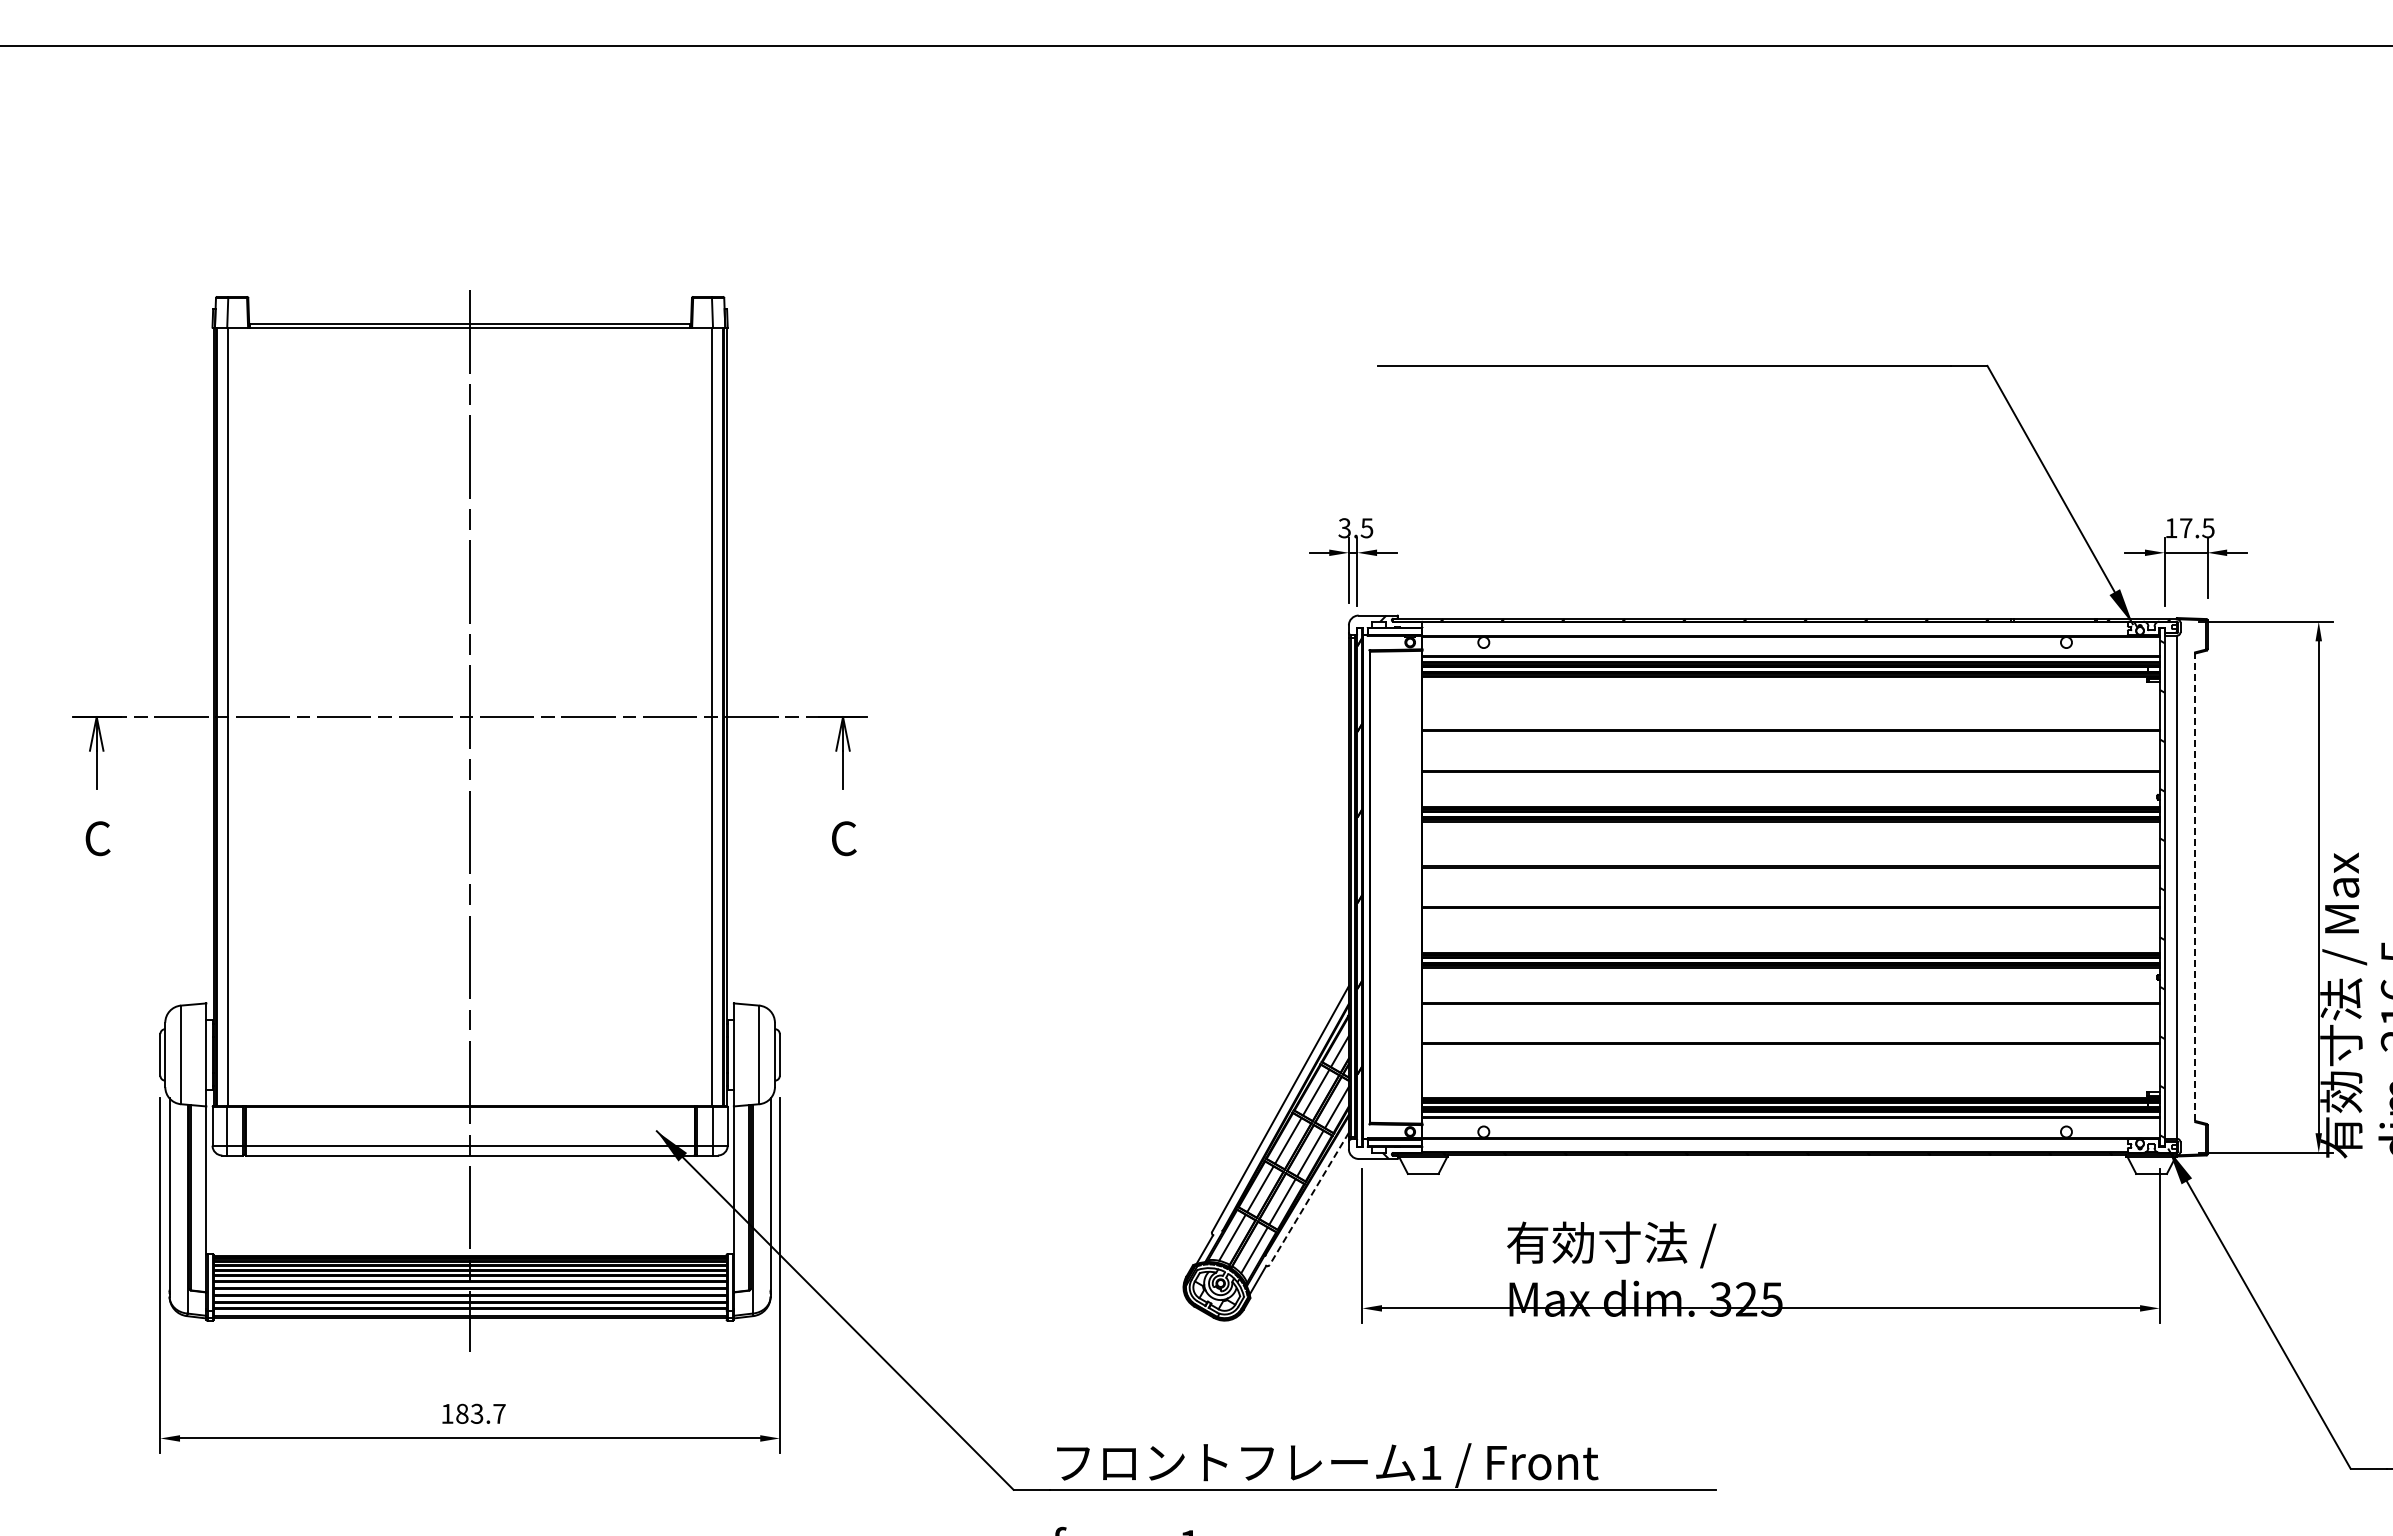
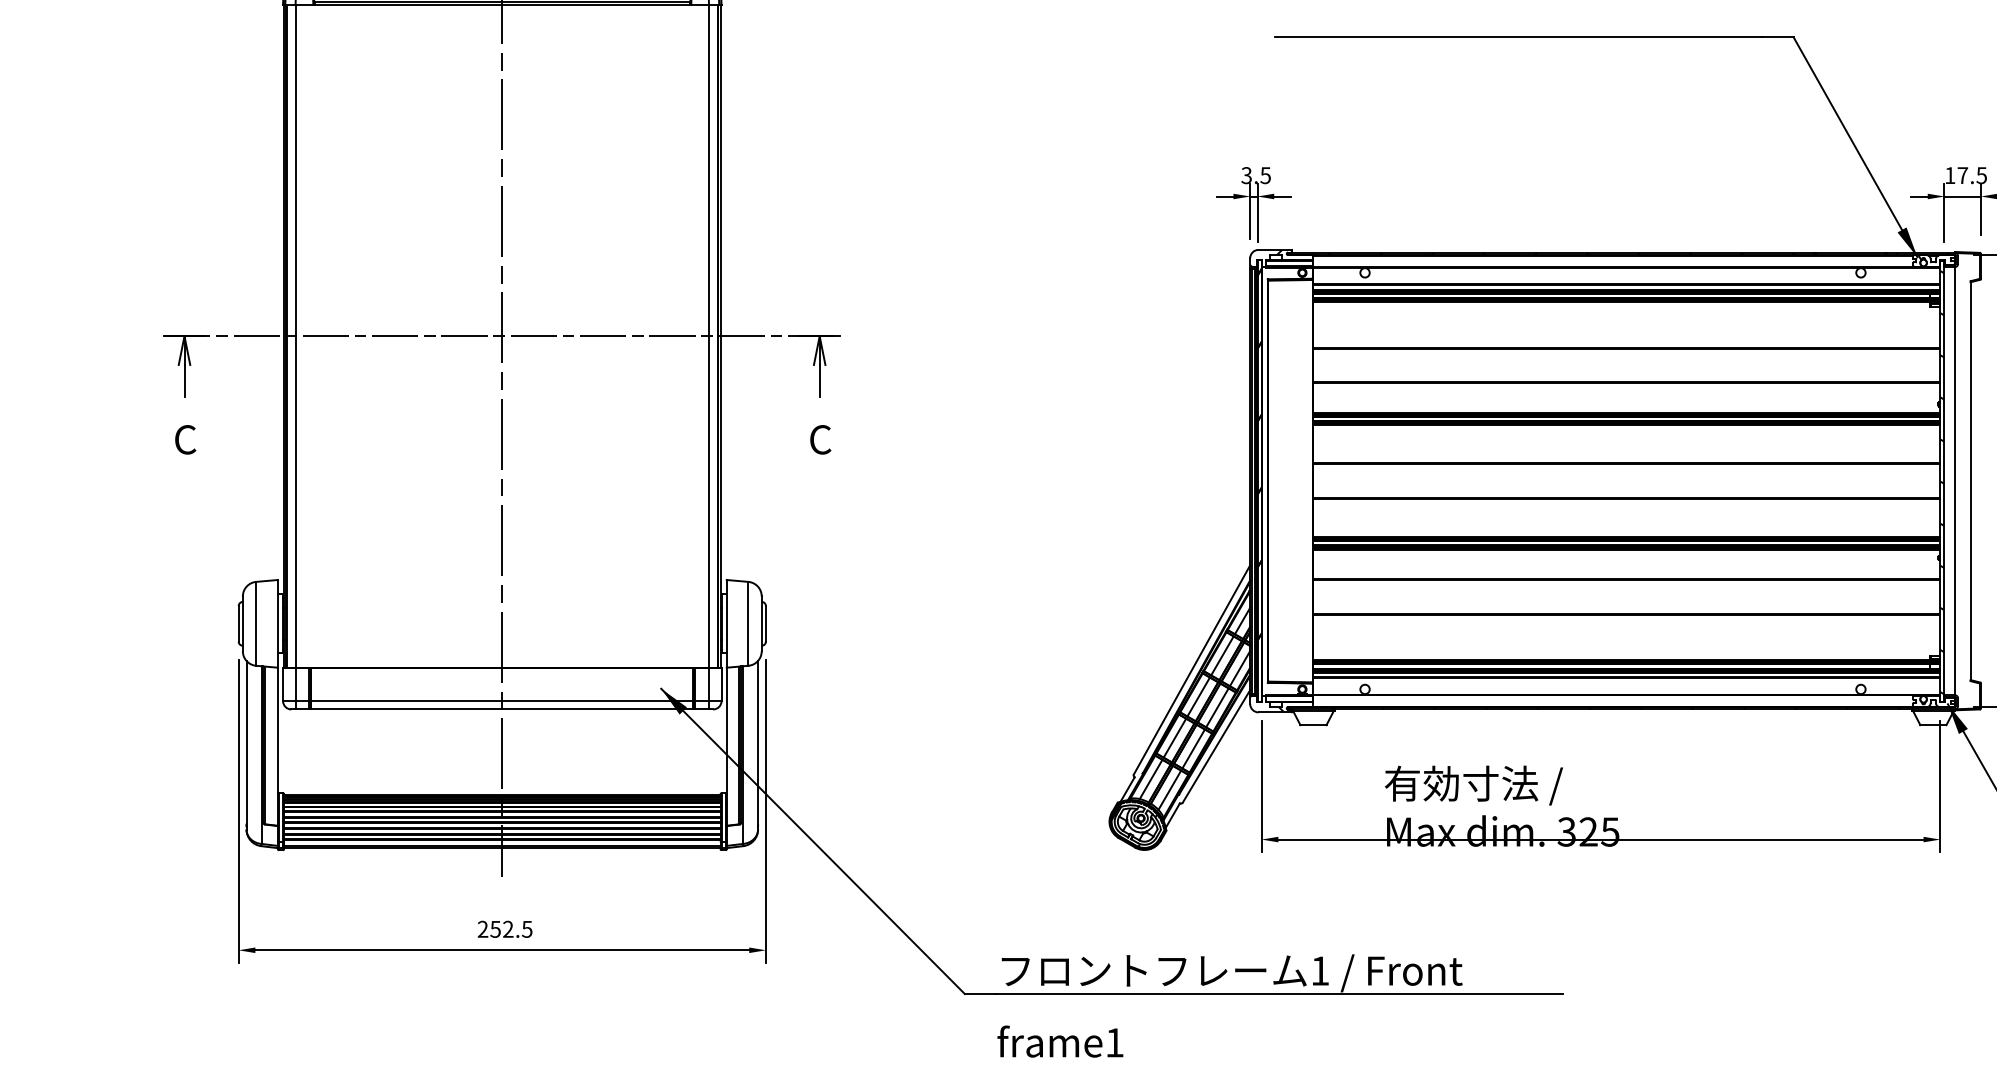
line: (2195, 887) -> (1970, 481), dashed -> solid
line: (1308, 1199) -> (1215, 746), dashed -> solid
text: (473, 1413) -> (505, 929), 183.7 -> 252.5

